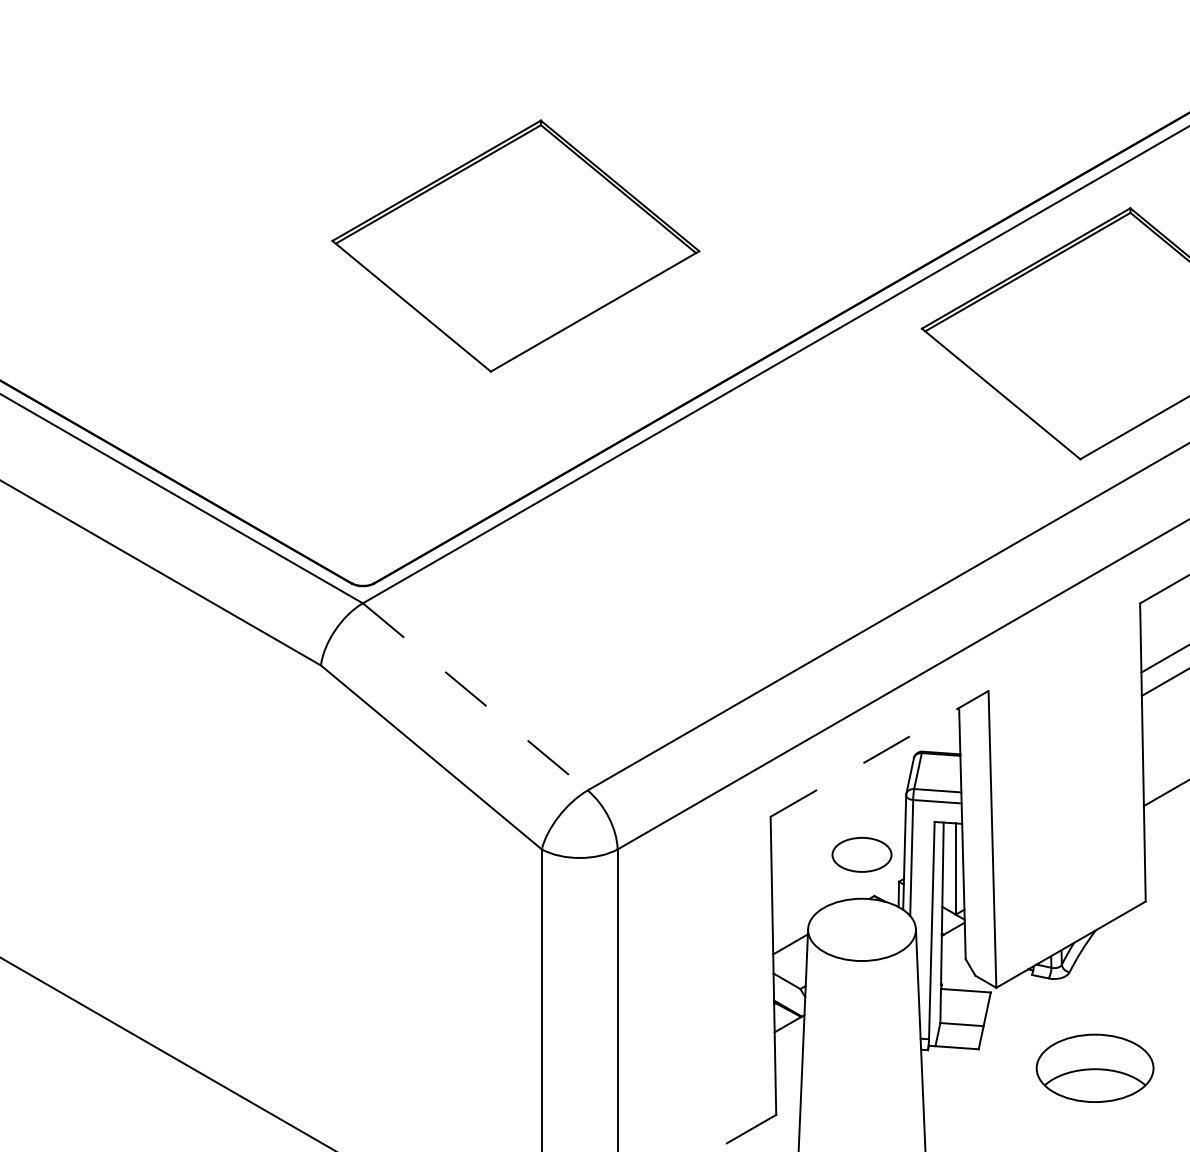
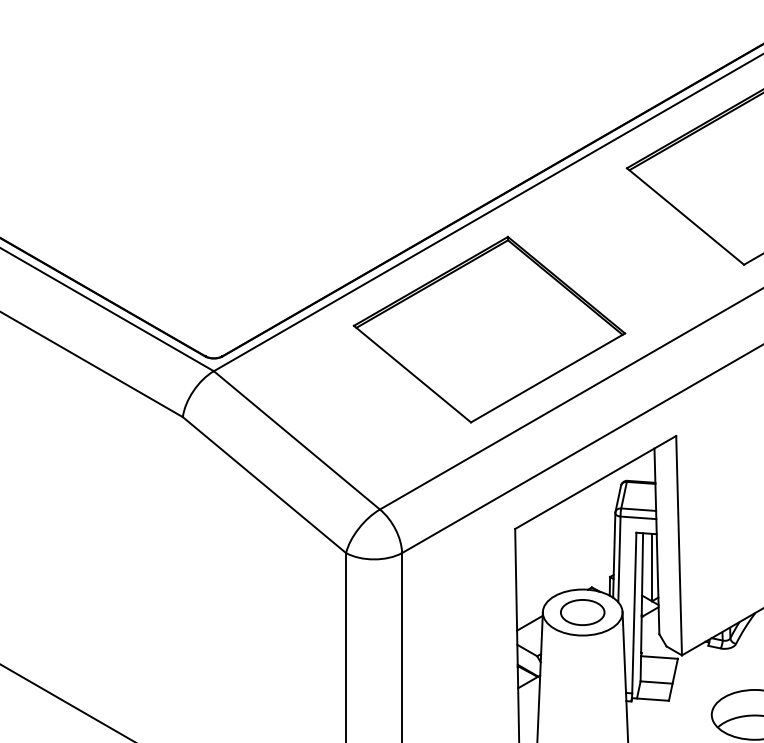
part: (515, 245) -> (489, 329), moved
line: (475, 697) -> (297, 440), dashed -> solid
line: (879, 753) -> (595, 482), dashed -> solid
part: (861, 854) -> (582, 612), moved

